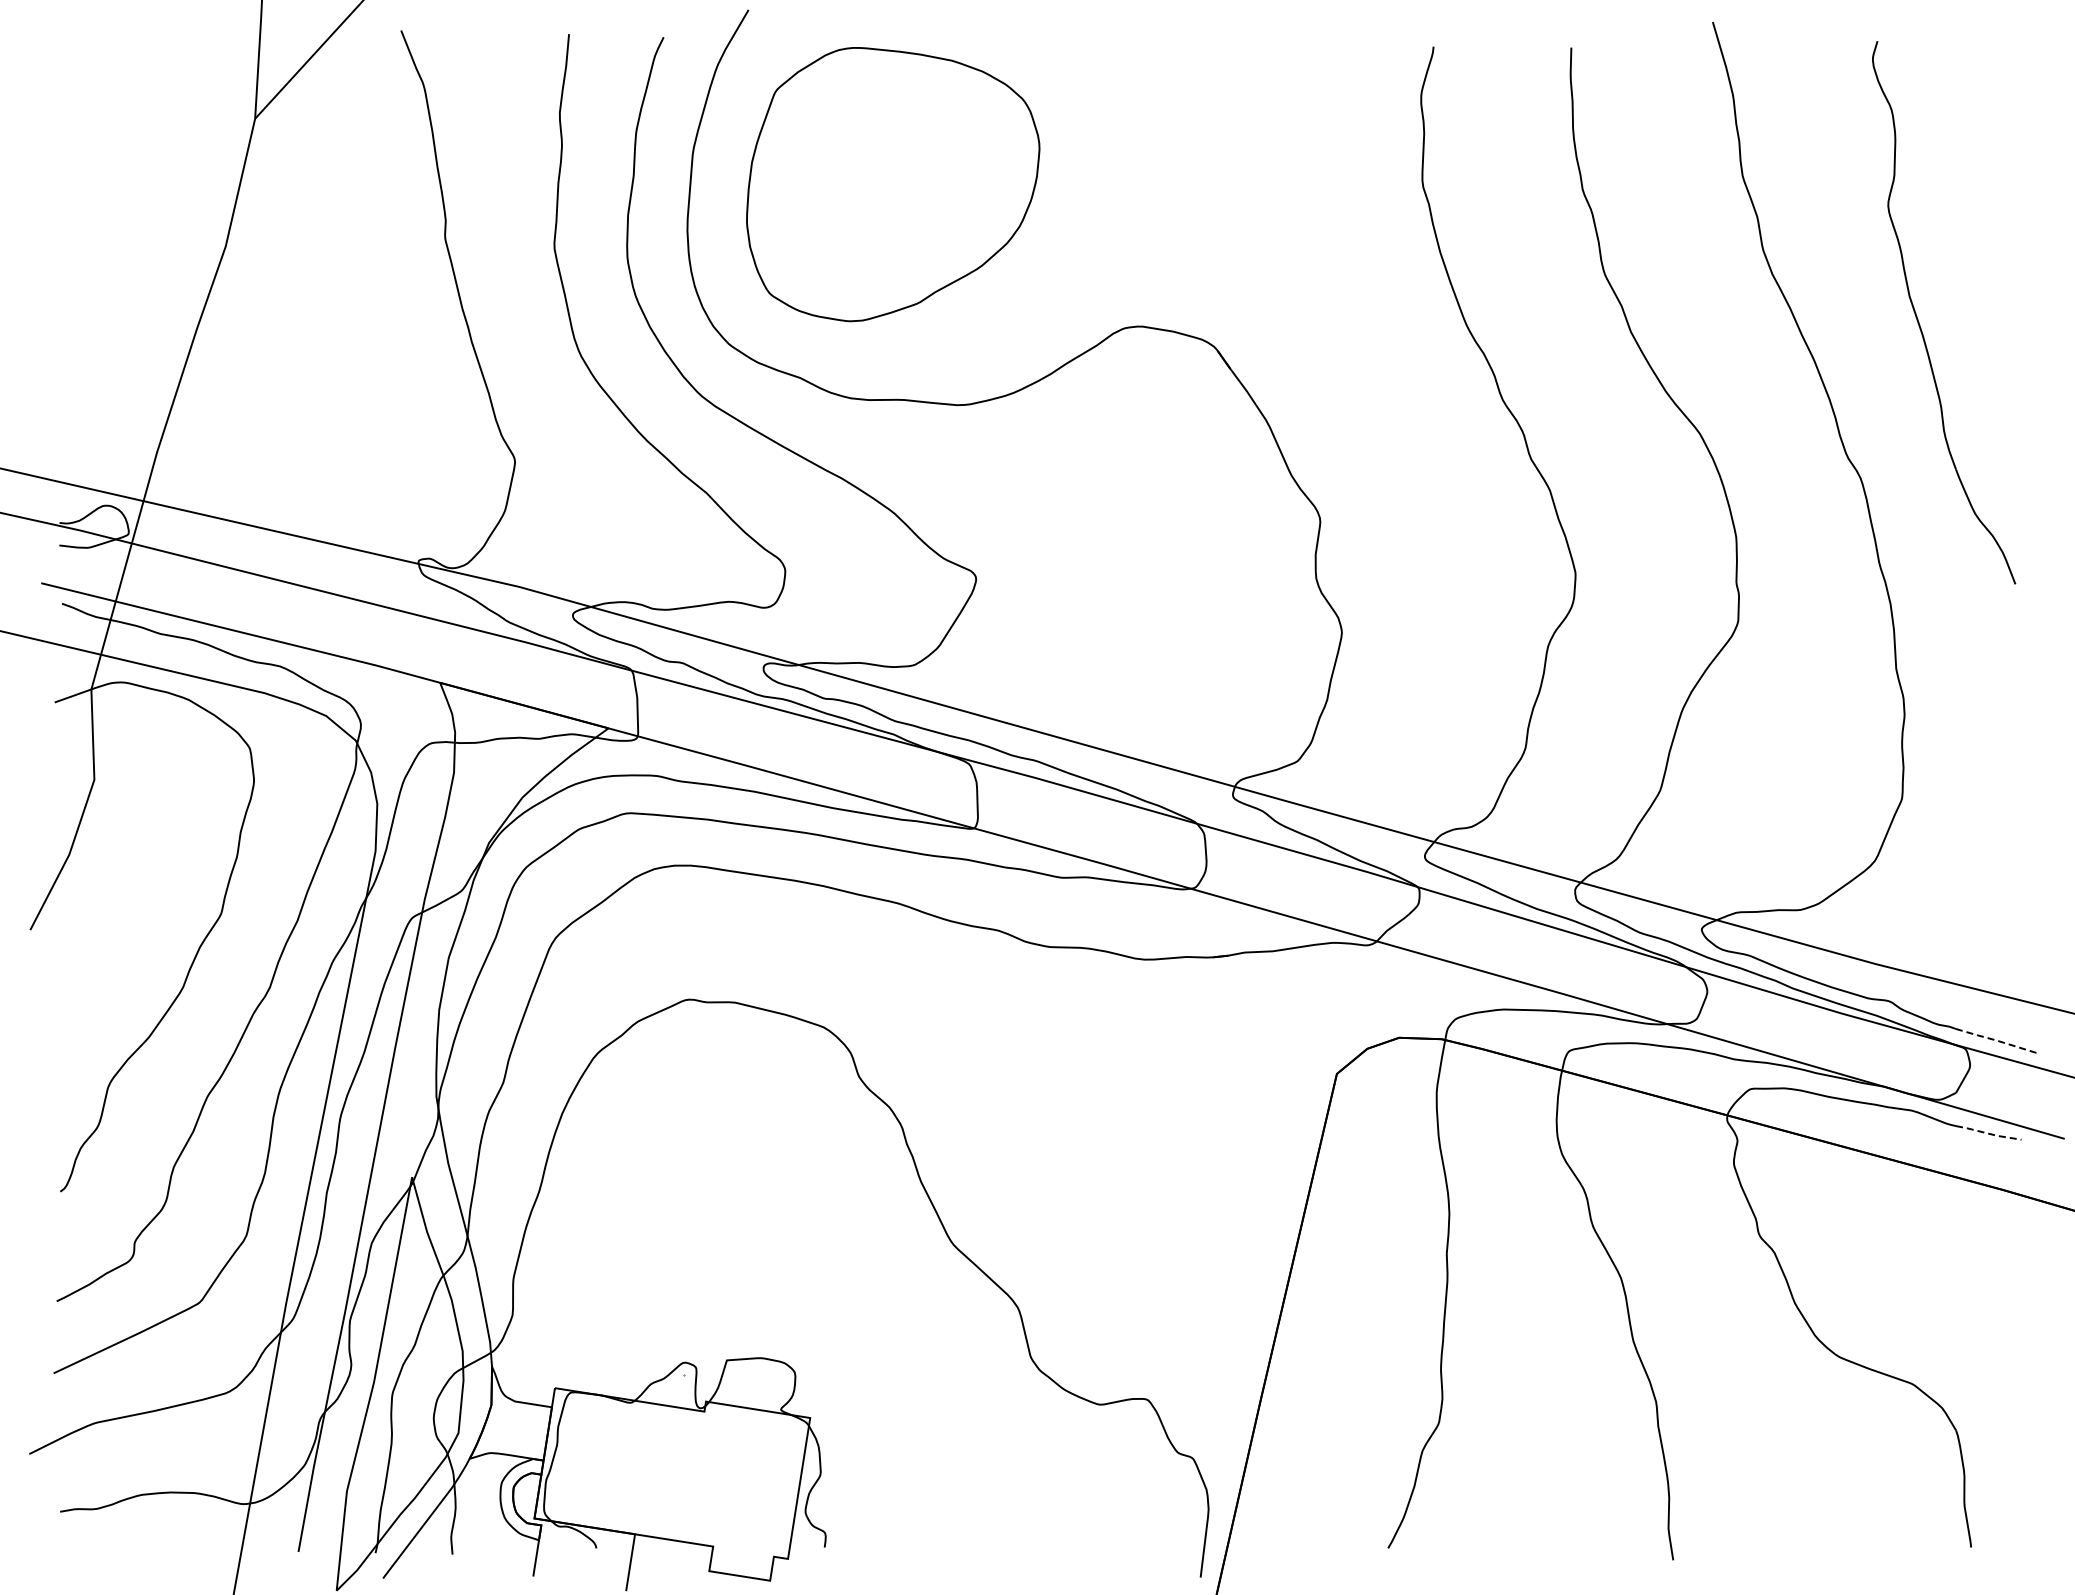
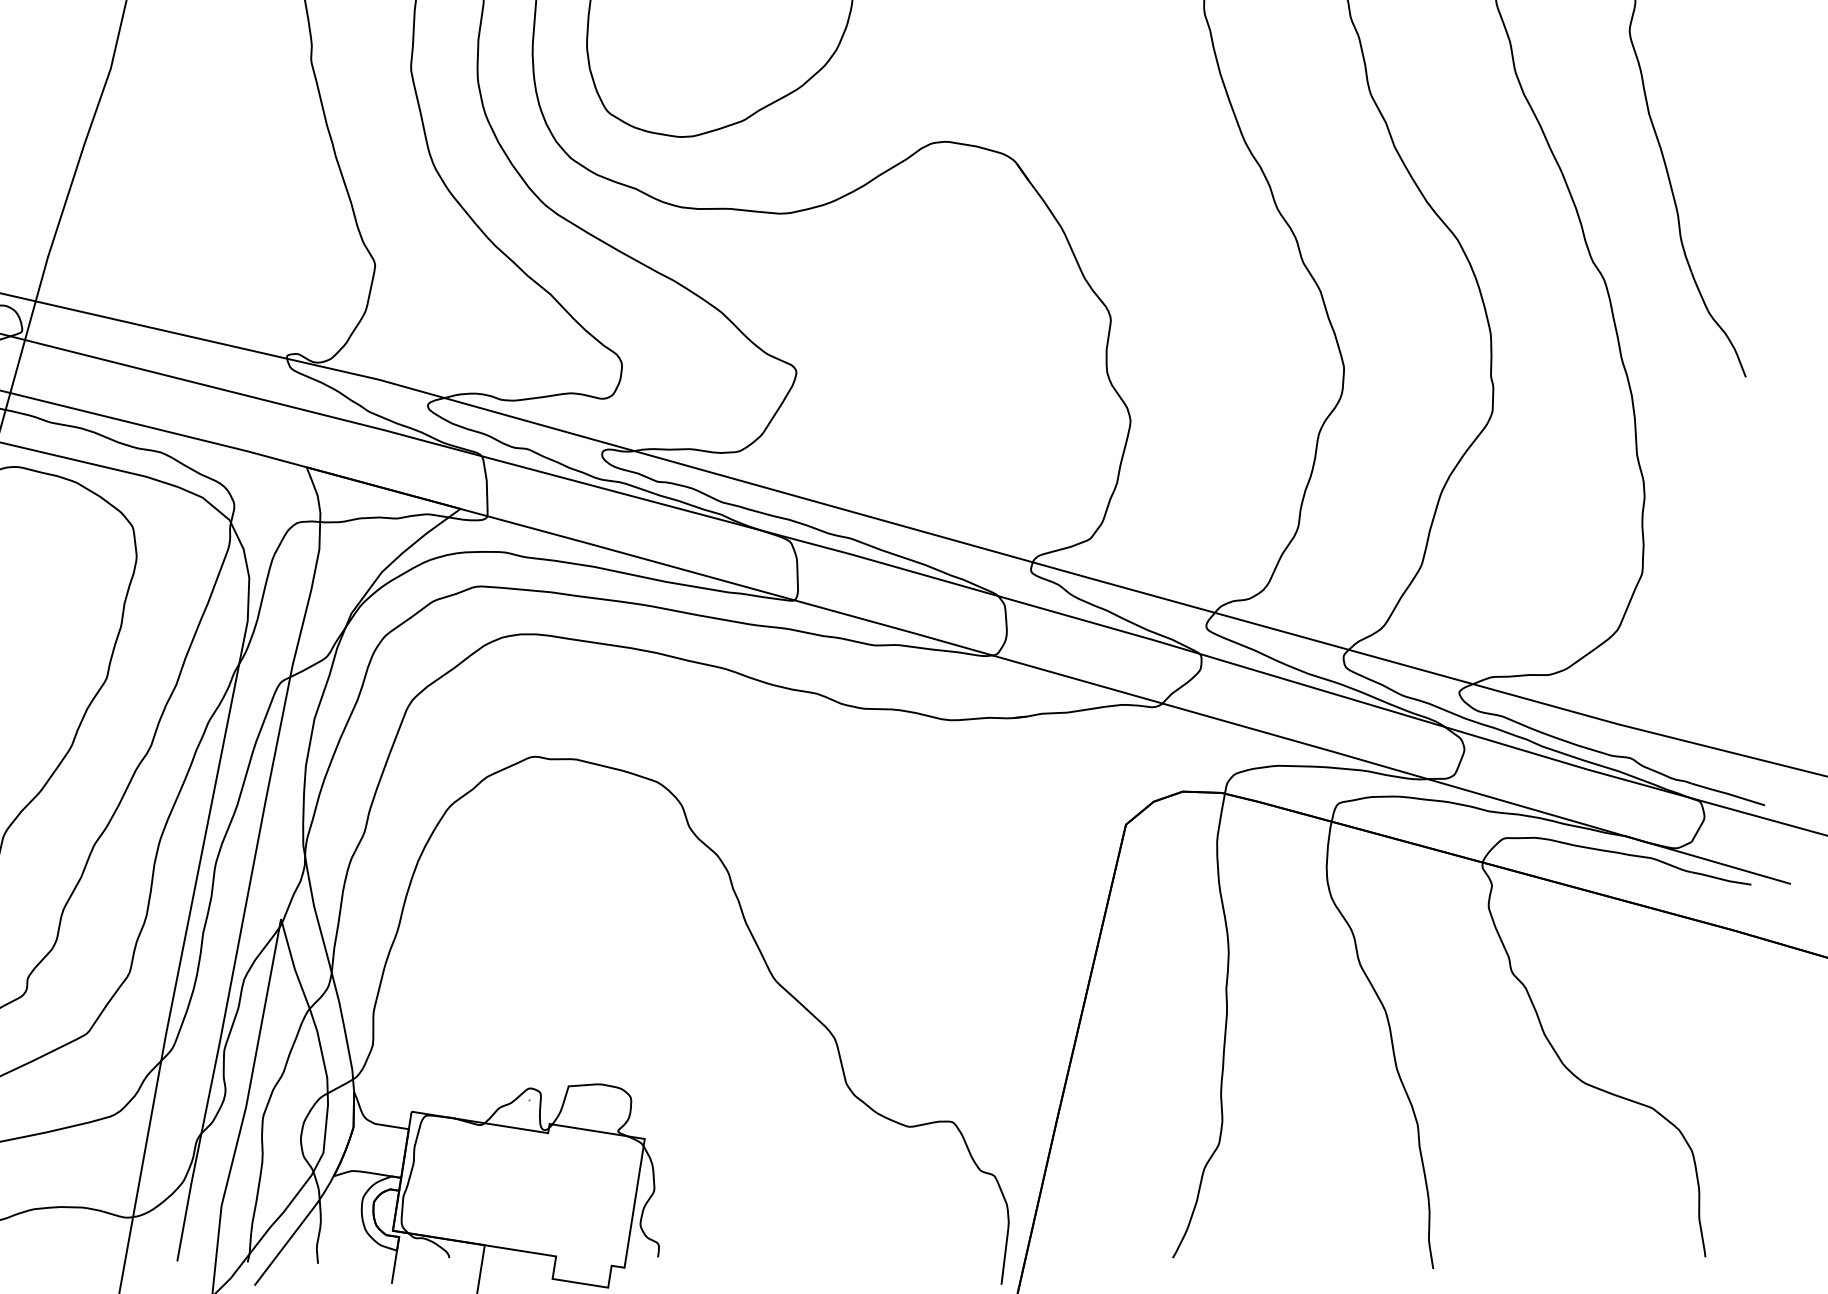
line: (1995, 1040) -> (1727, 794), dashed -> solid
line: (1988, 1133) -> (1721, 879), dashed -> solid

